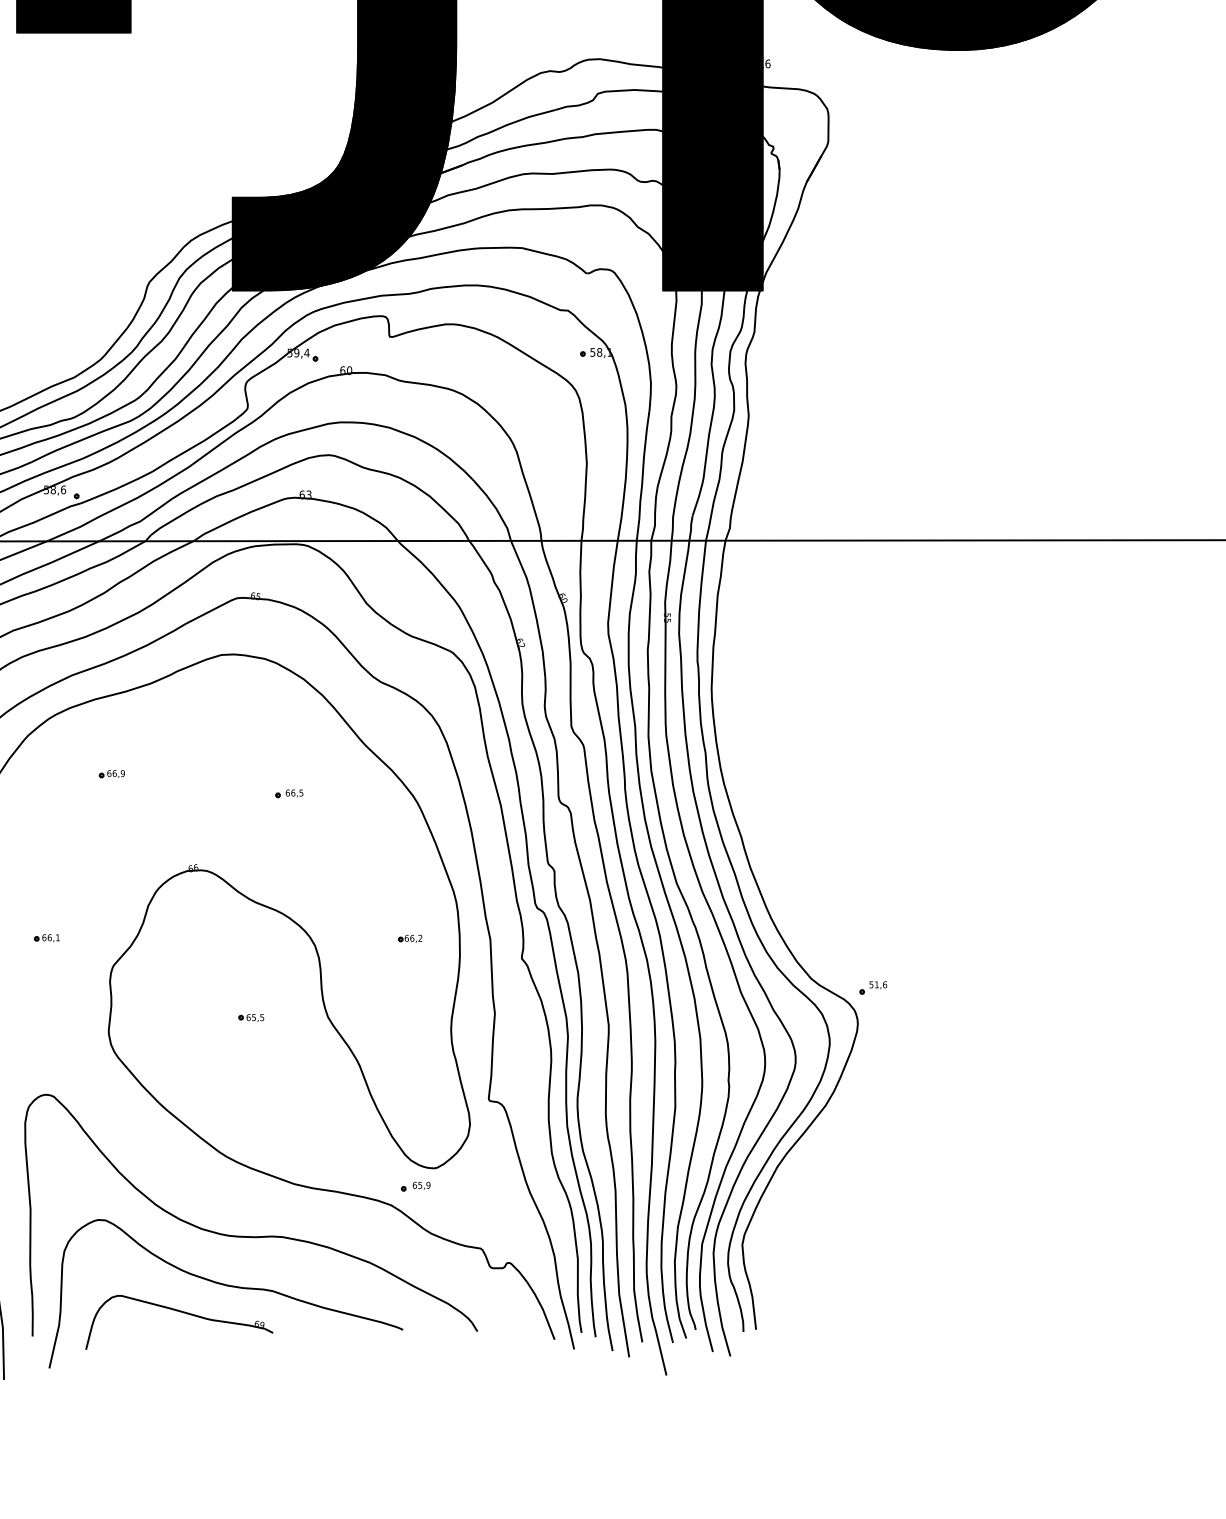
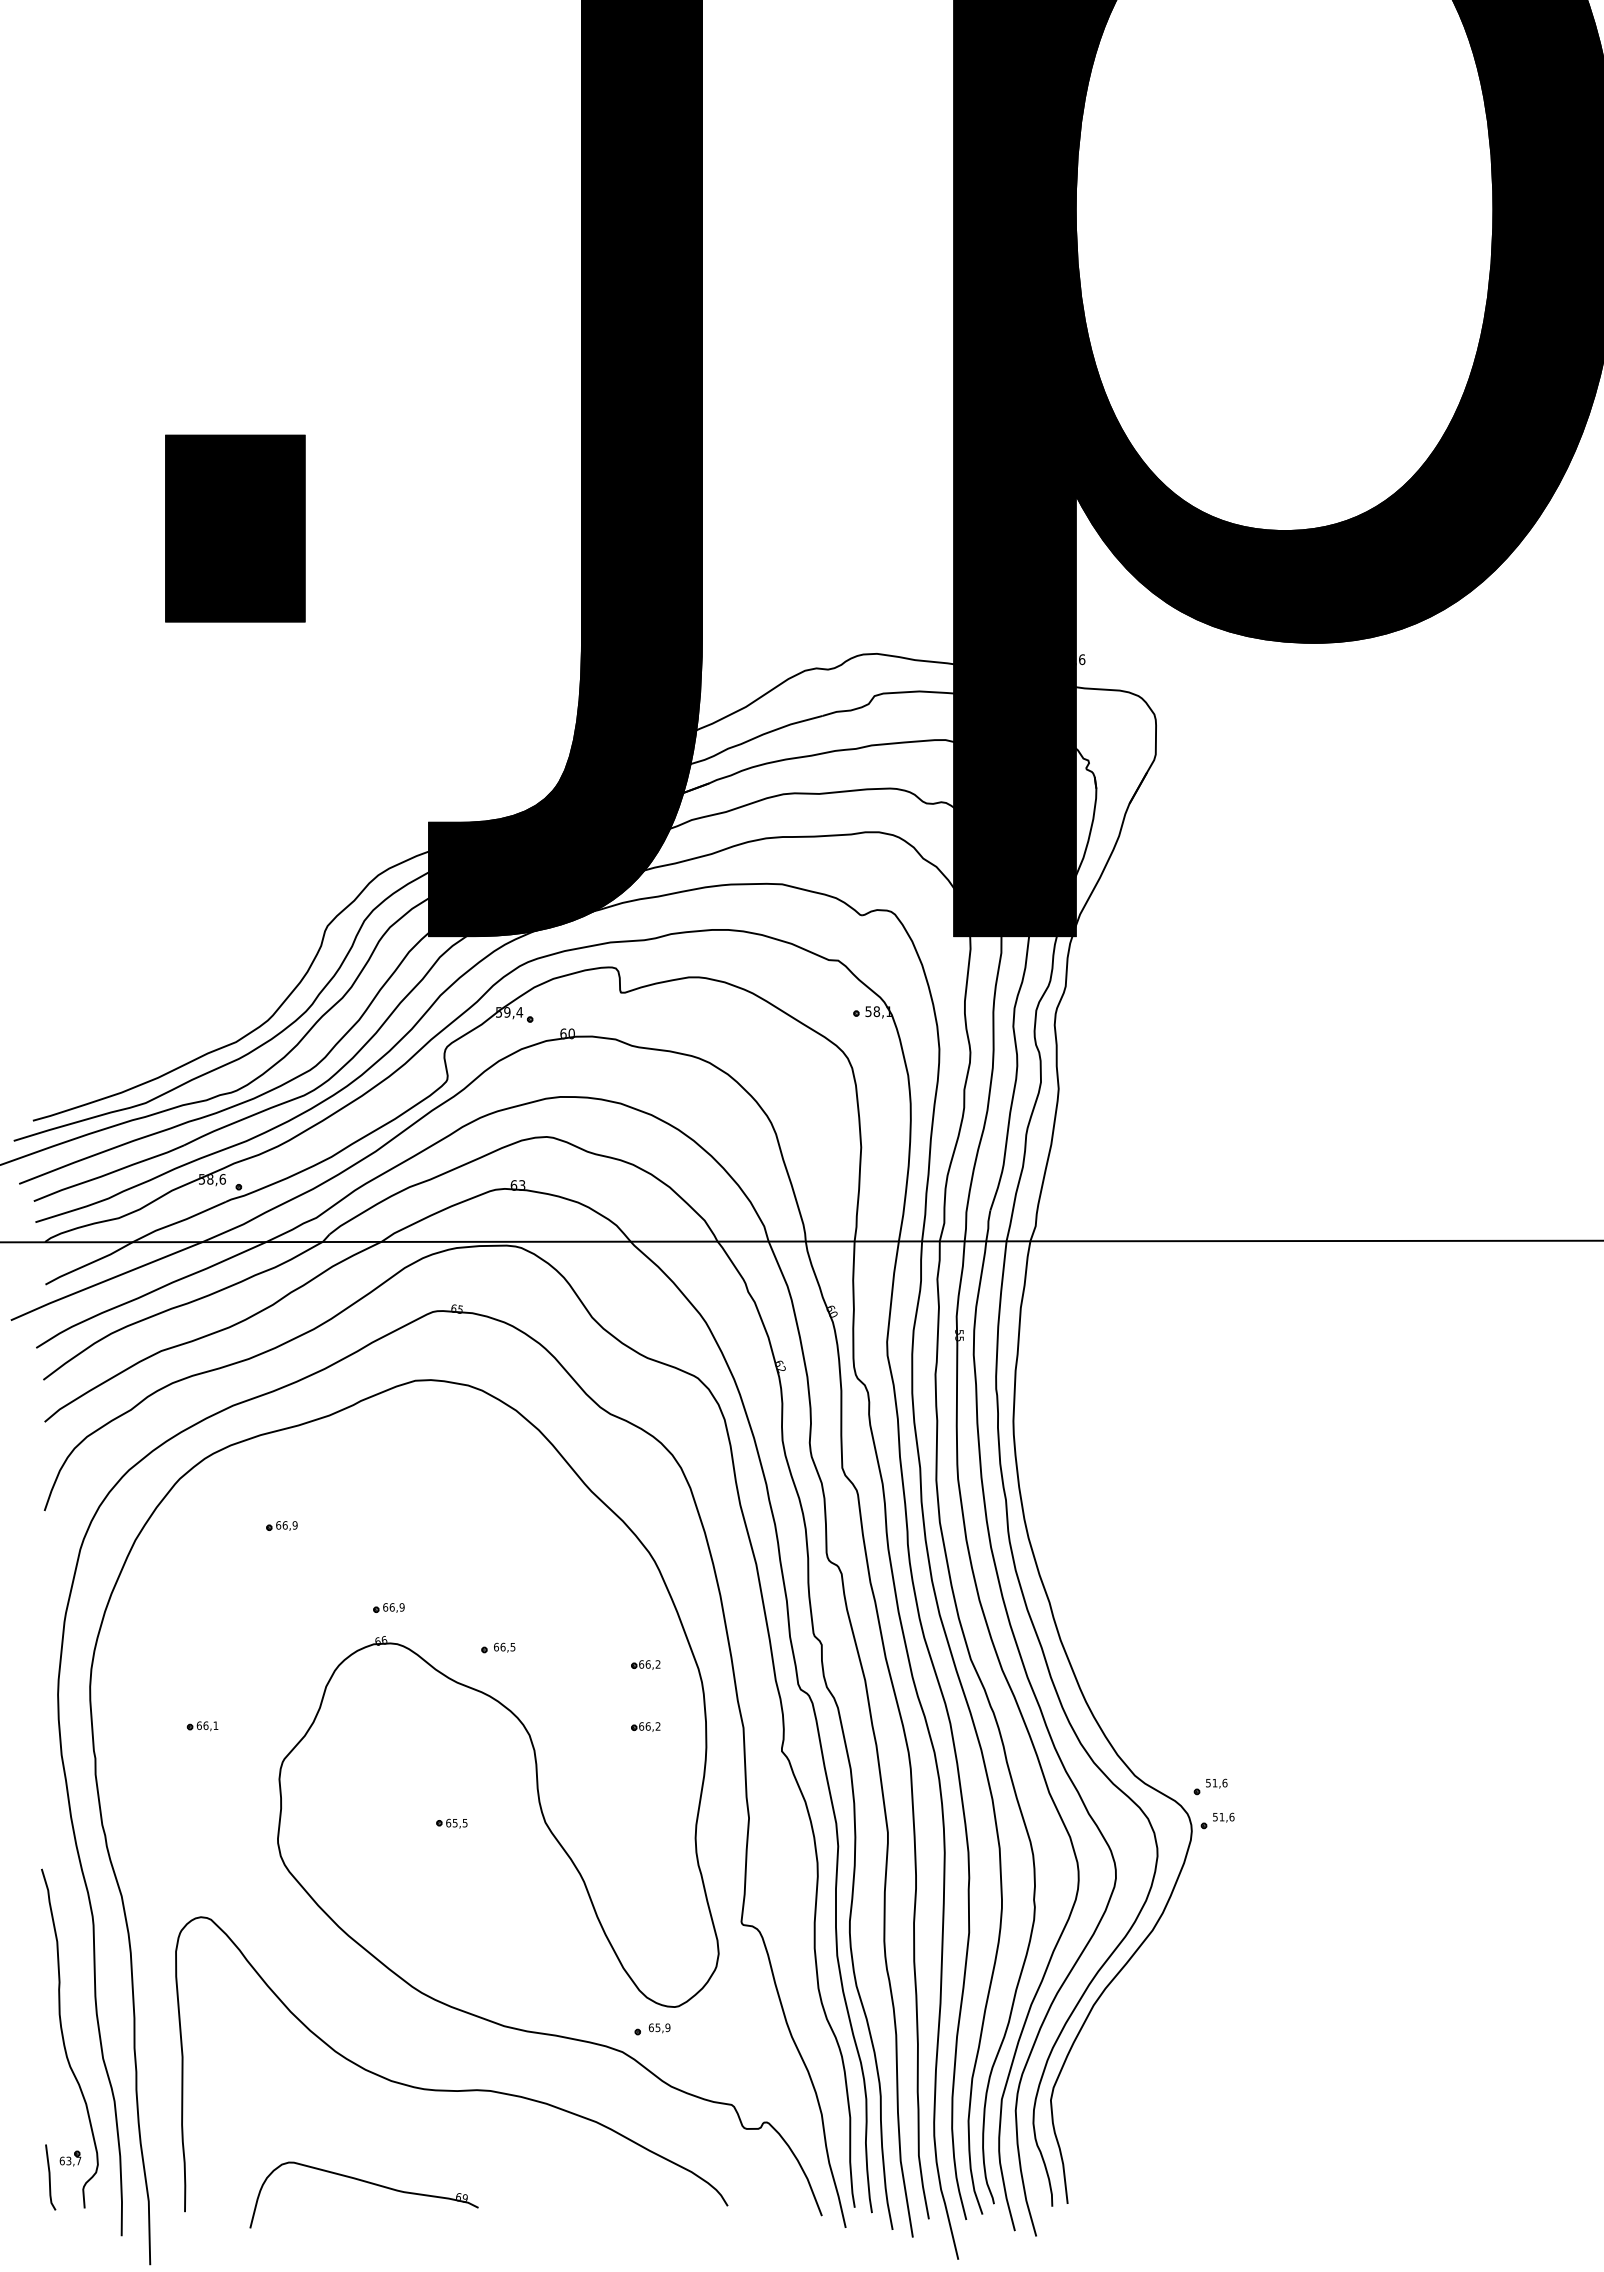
part: (289, 793) -> (498, 1647), moved
part: (199, 840) -> (388, 1607), added
part: (410, 887) -> (645, 1664), added
part: (878, 1015) -> (1217, 1820), added
curve: (228, 1286) -> (423, 2151), removed

